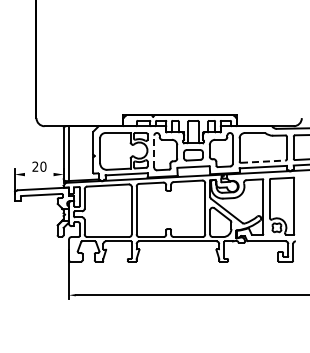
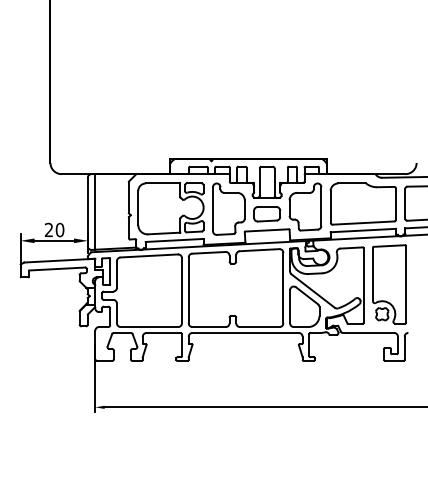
line: (154, 151) -> (213, 209), dashed -> solid
line: (263, 161) -> (363, 222), dashed -> solid
line: (38, 174) -> (53, 240), added

